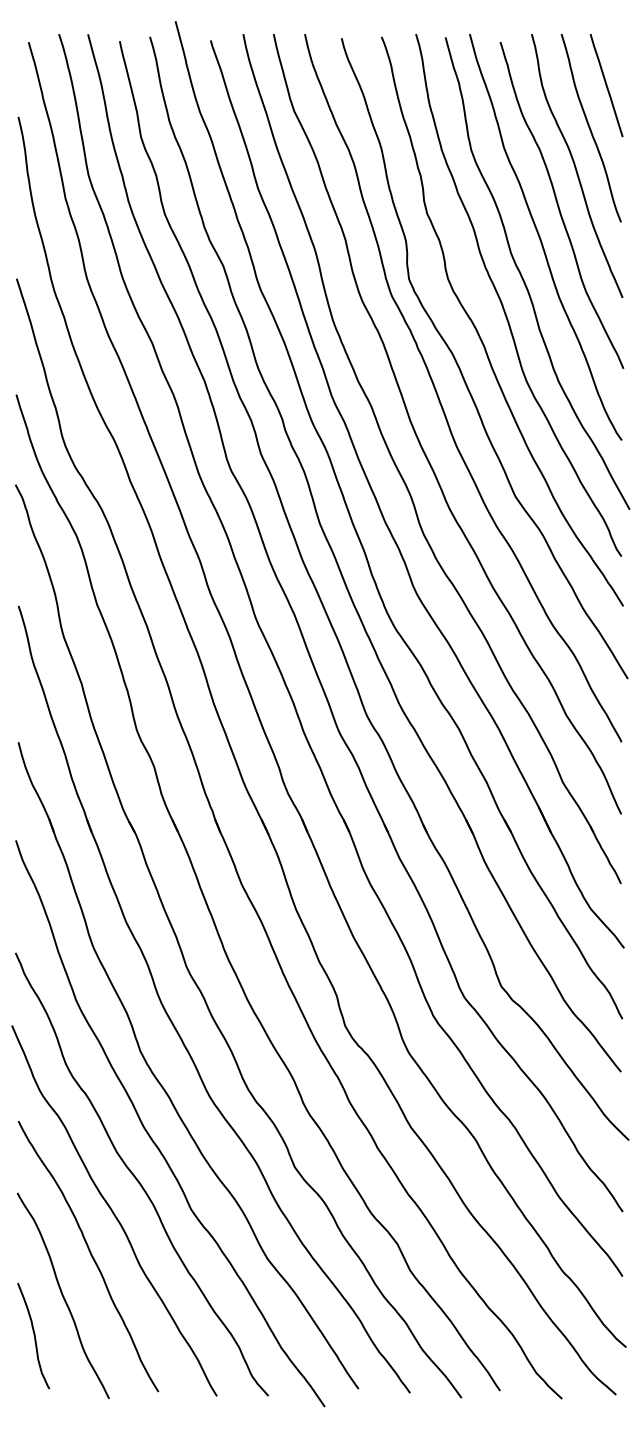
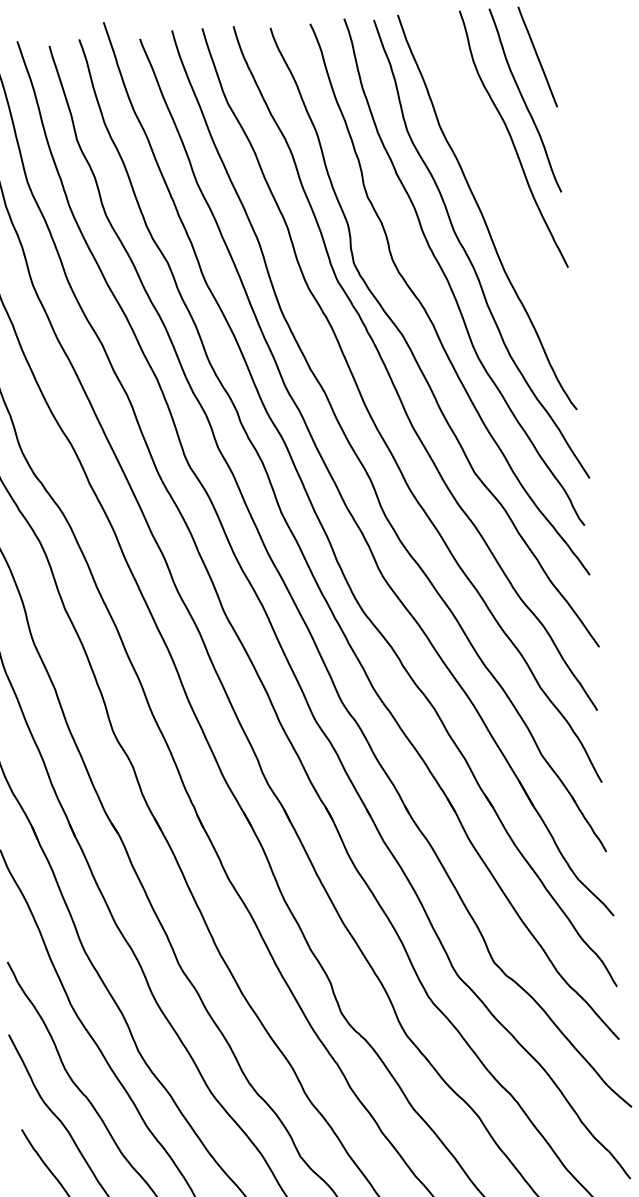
curve: (559, 206) -> (499, 180), removed

